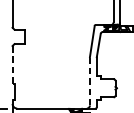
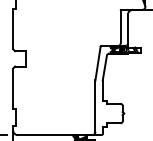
line: (13, 65) -> (13, 89), dashed -> solid
line: (90, 81) -> (95, 106), dashed -> solid

